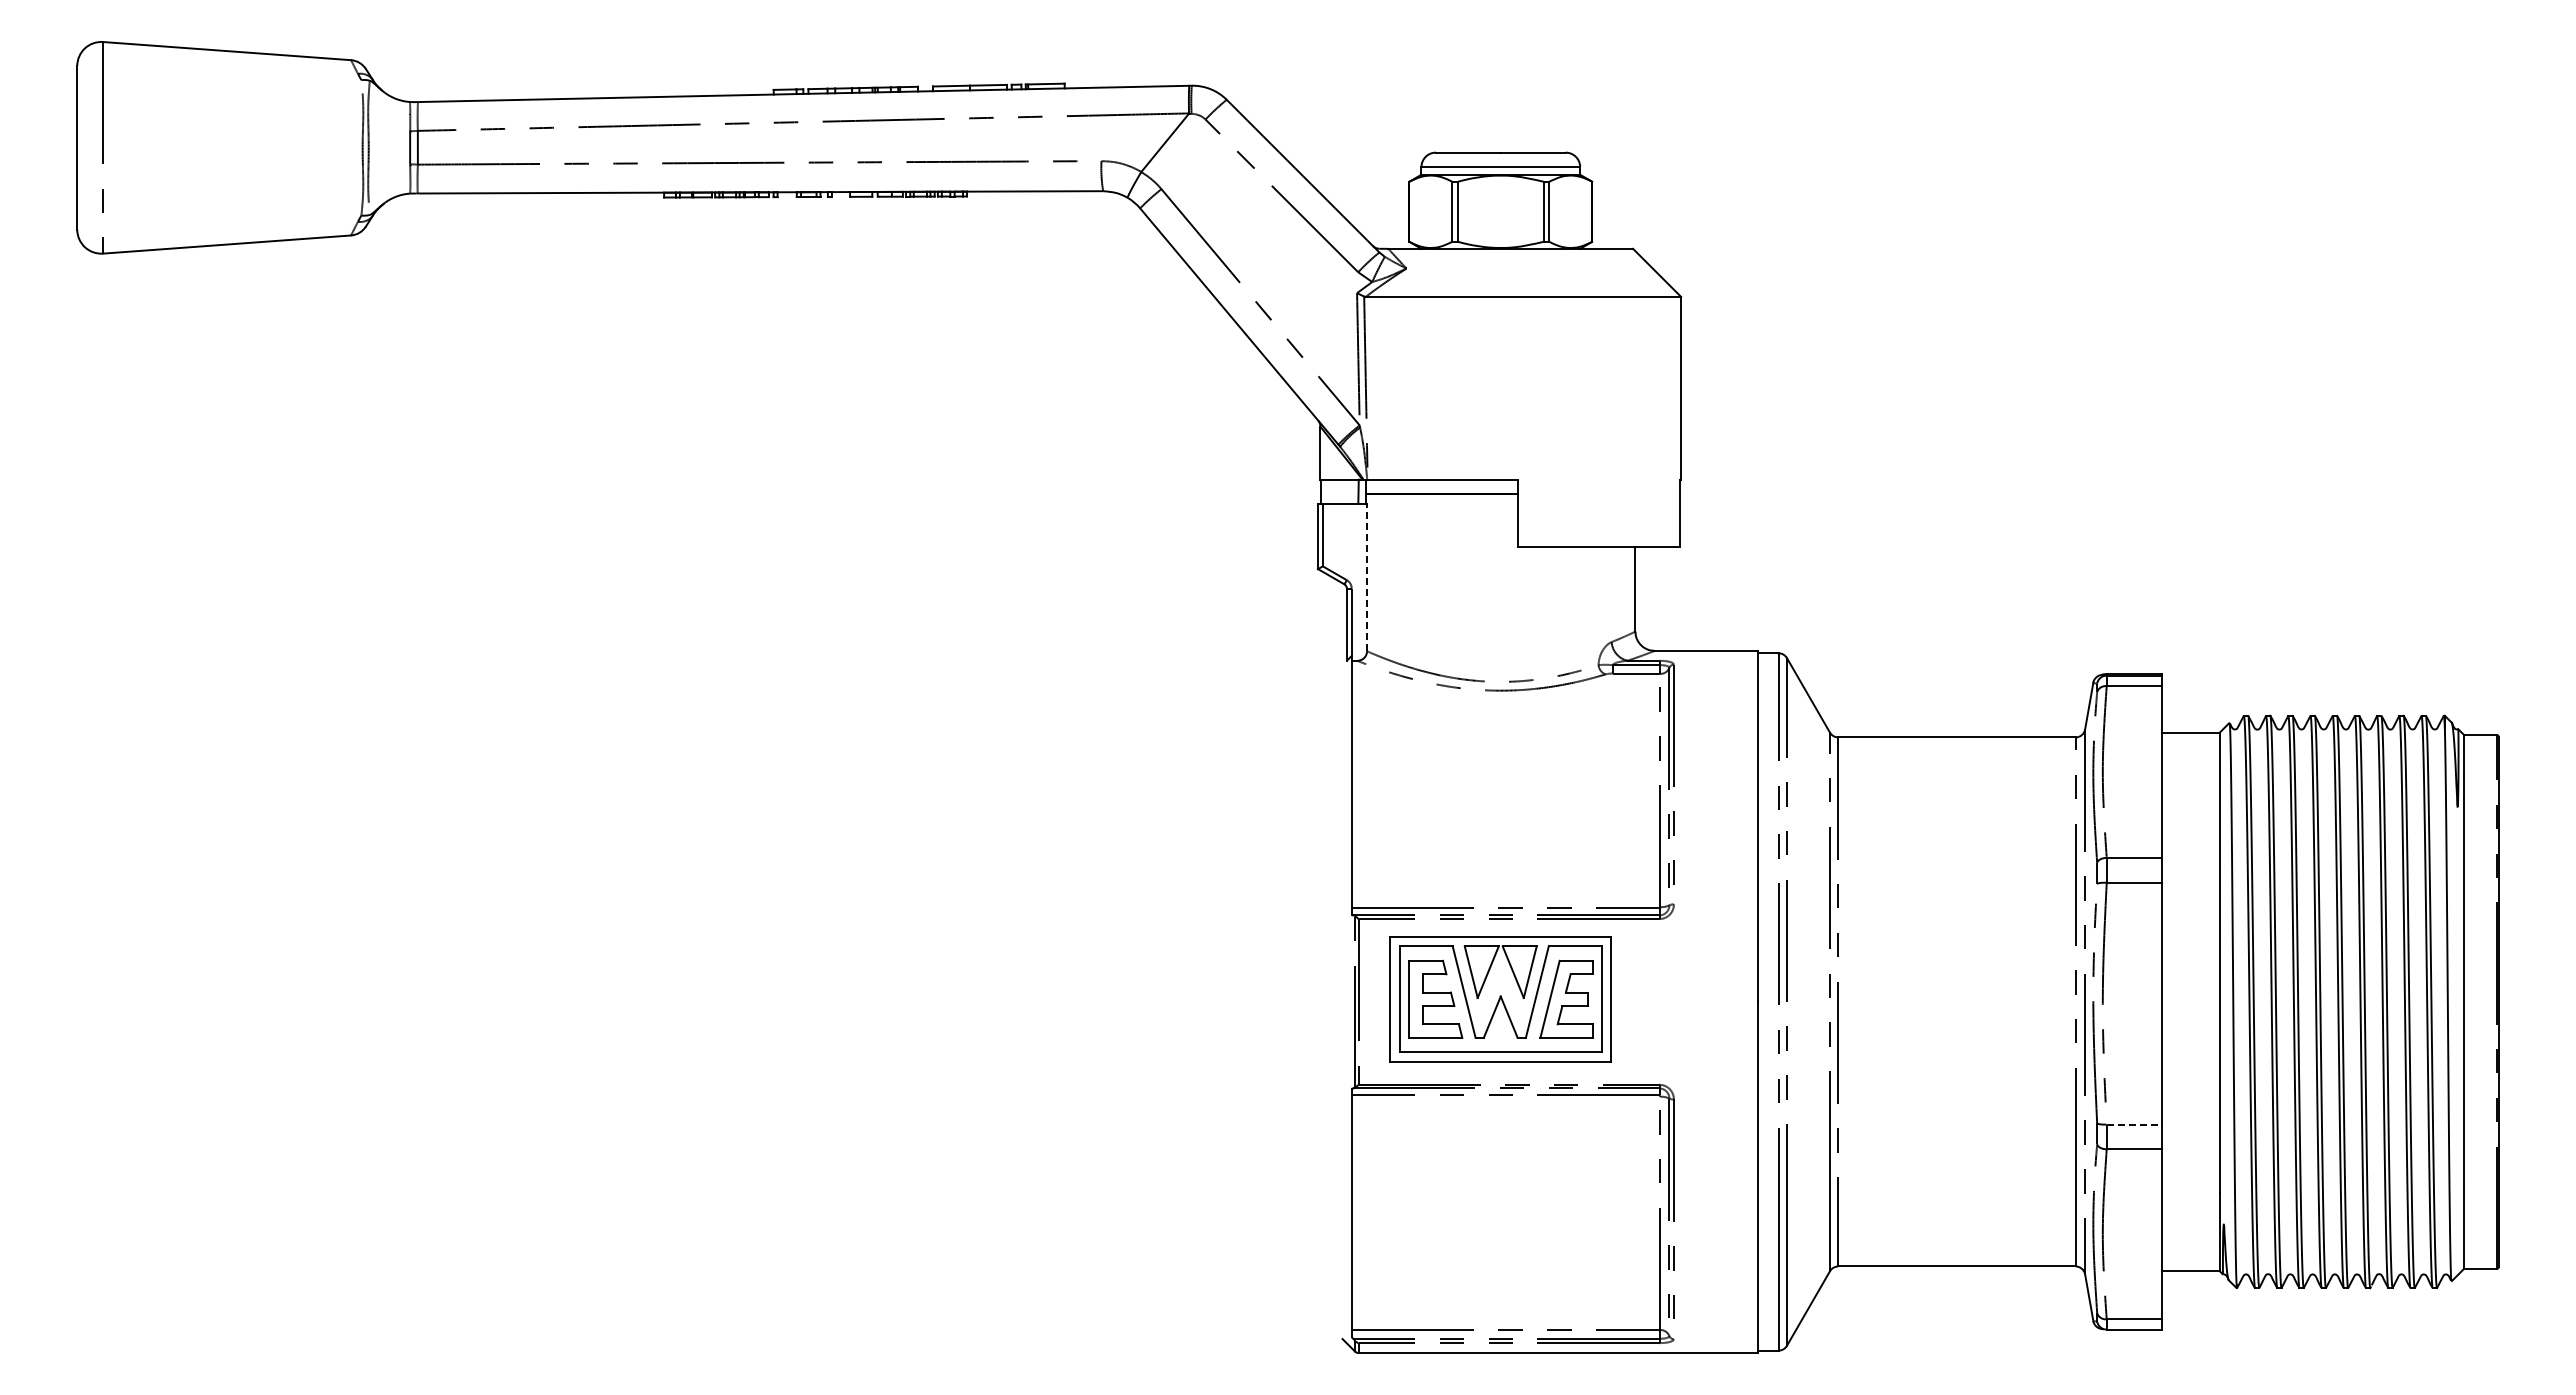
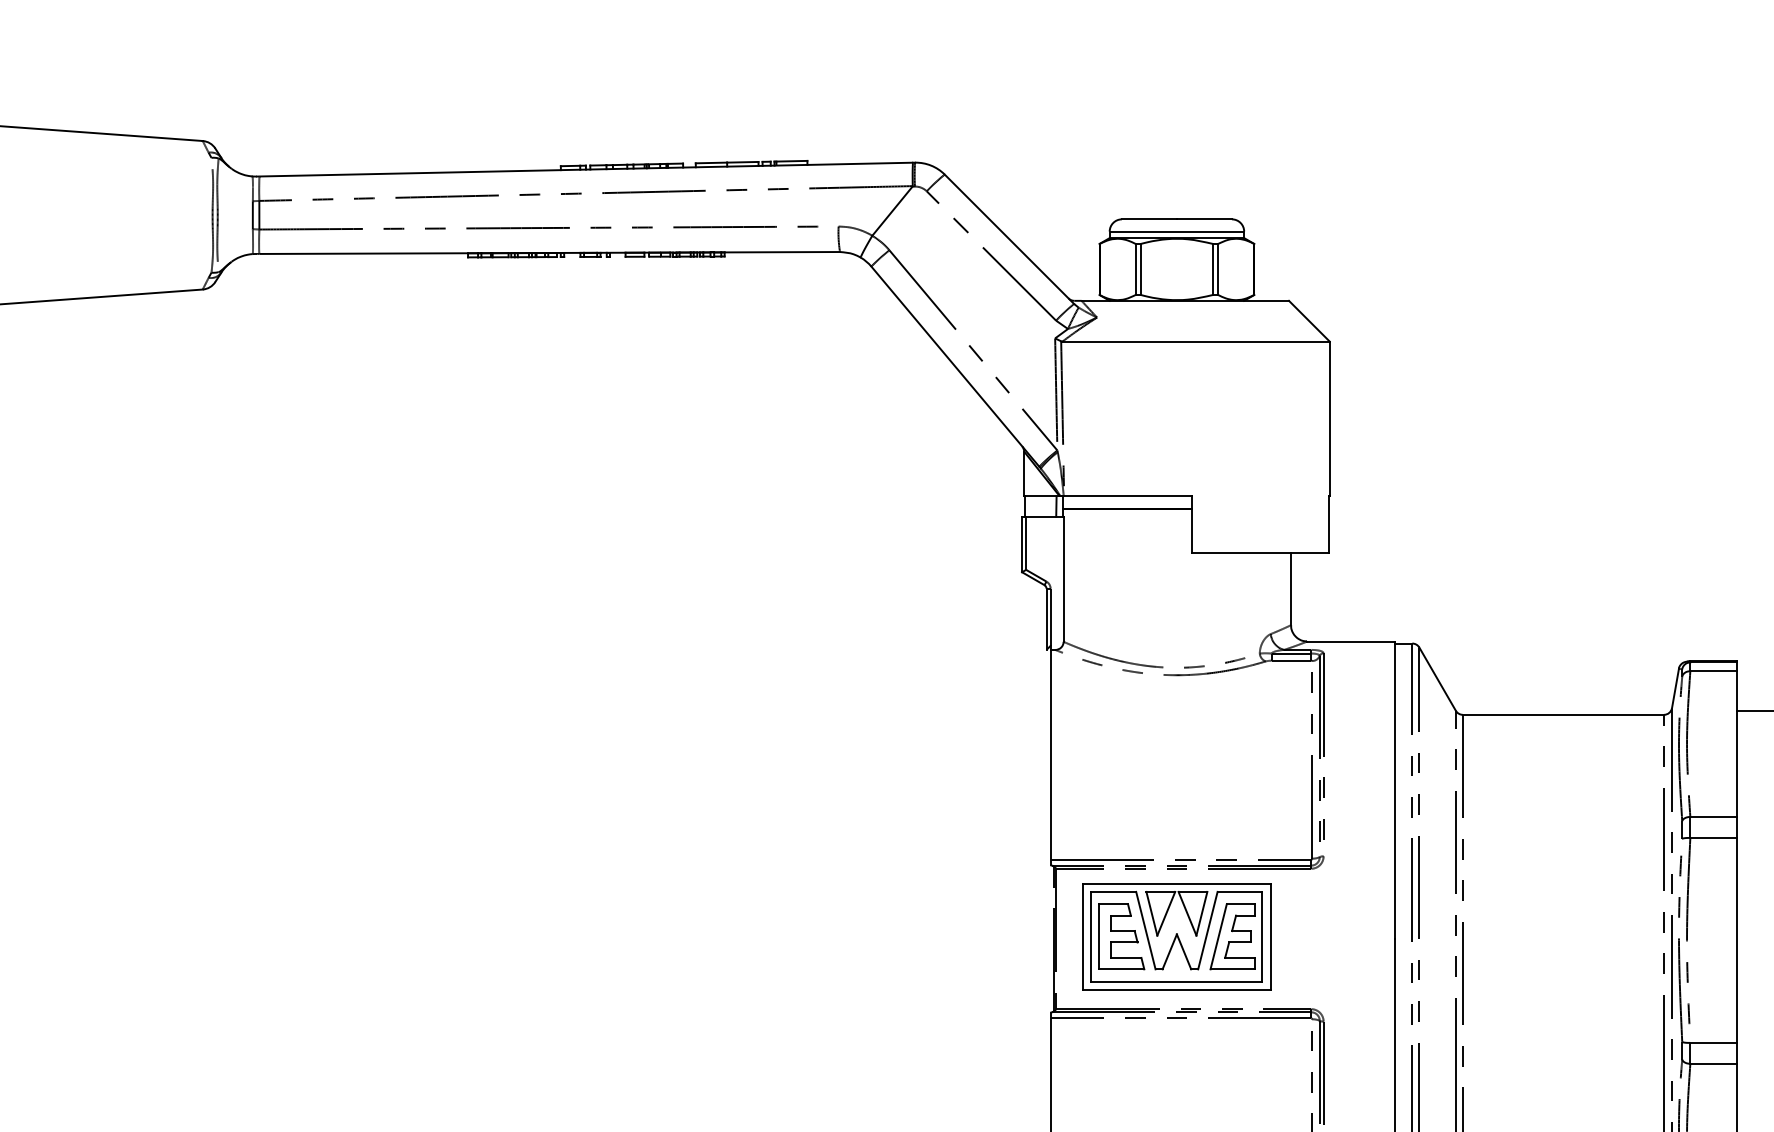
line: (1367, 577) -> (1063, 579), dashed -> solid
line: (2134, 1124) -> (1713, 1042), dashed -> solid

